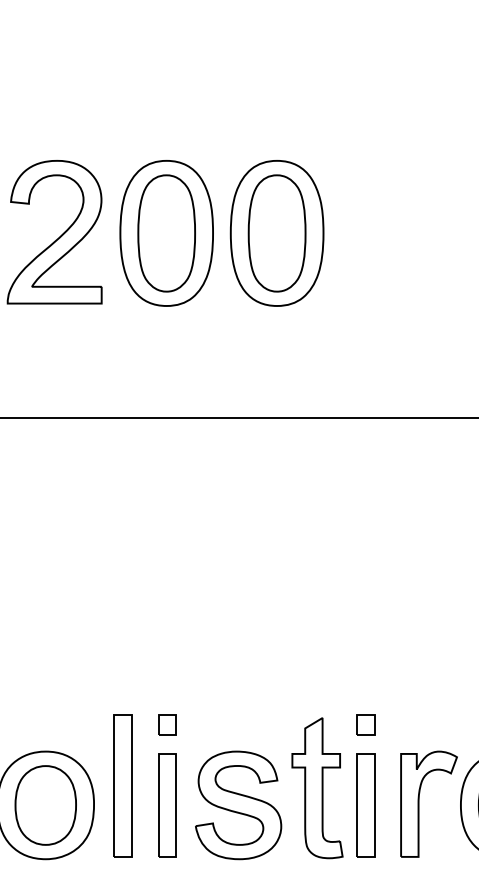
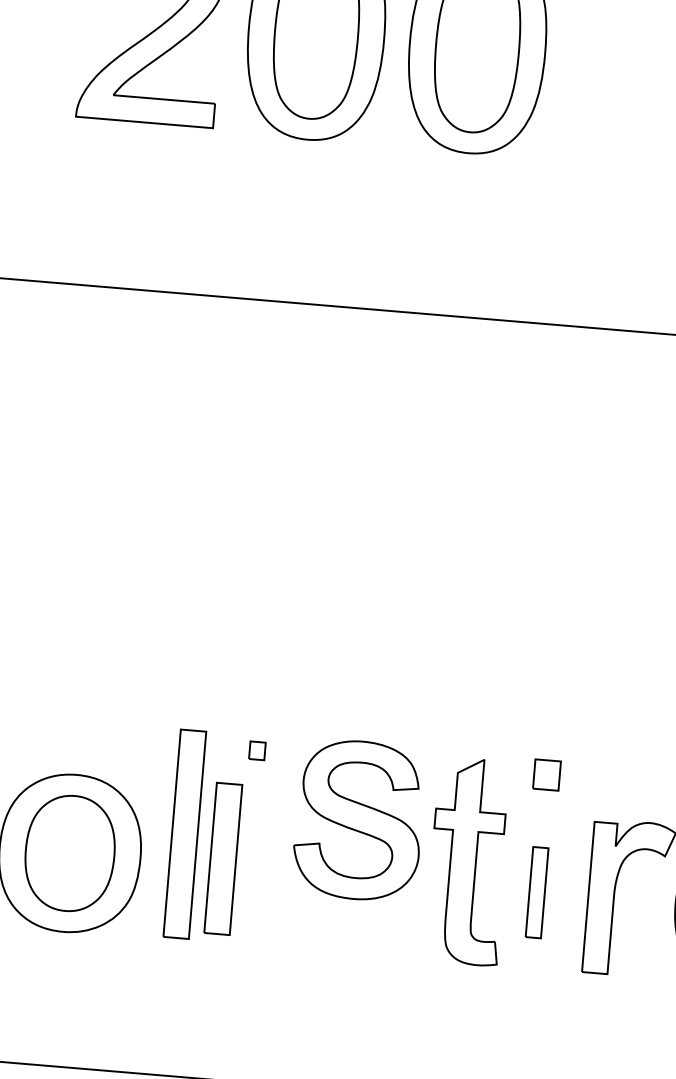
part: (167, 724) -> (257, 750), size x0.6
part: (167, 805) -> (223, 859), moved
part: (238, 805) -> (358, 820), moved
part: (365, 805) -> (536, 892), size x0.6

